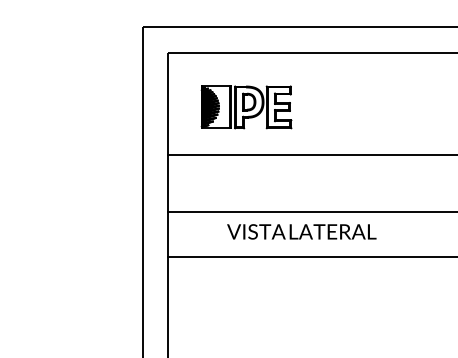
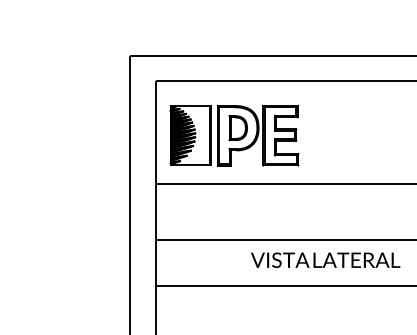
part: (246, 107) -> (234, 135), size x1.43
text: (301, 231) -> (325, 259), moved

